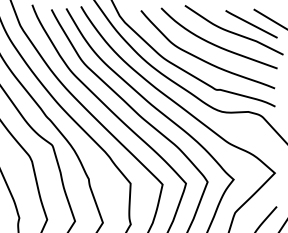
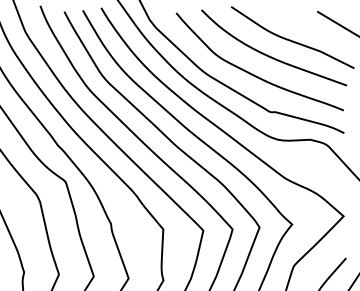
line: (251, 24) -> (314, 30), removed

